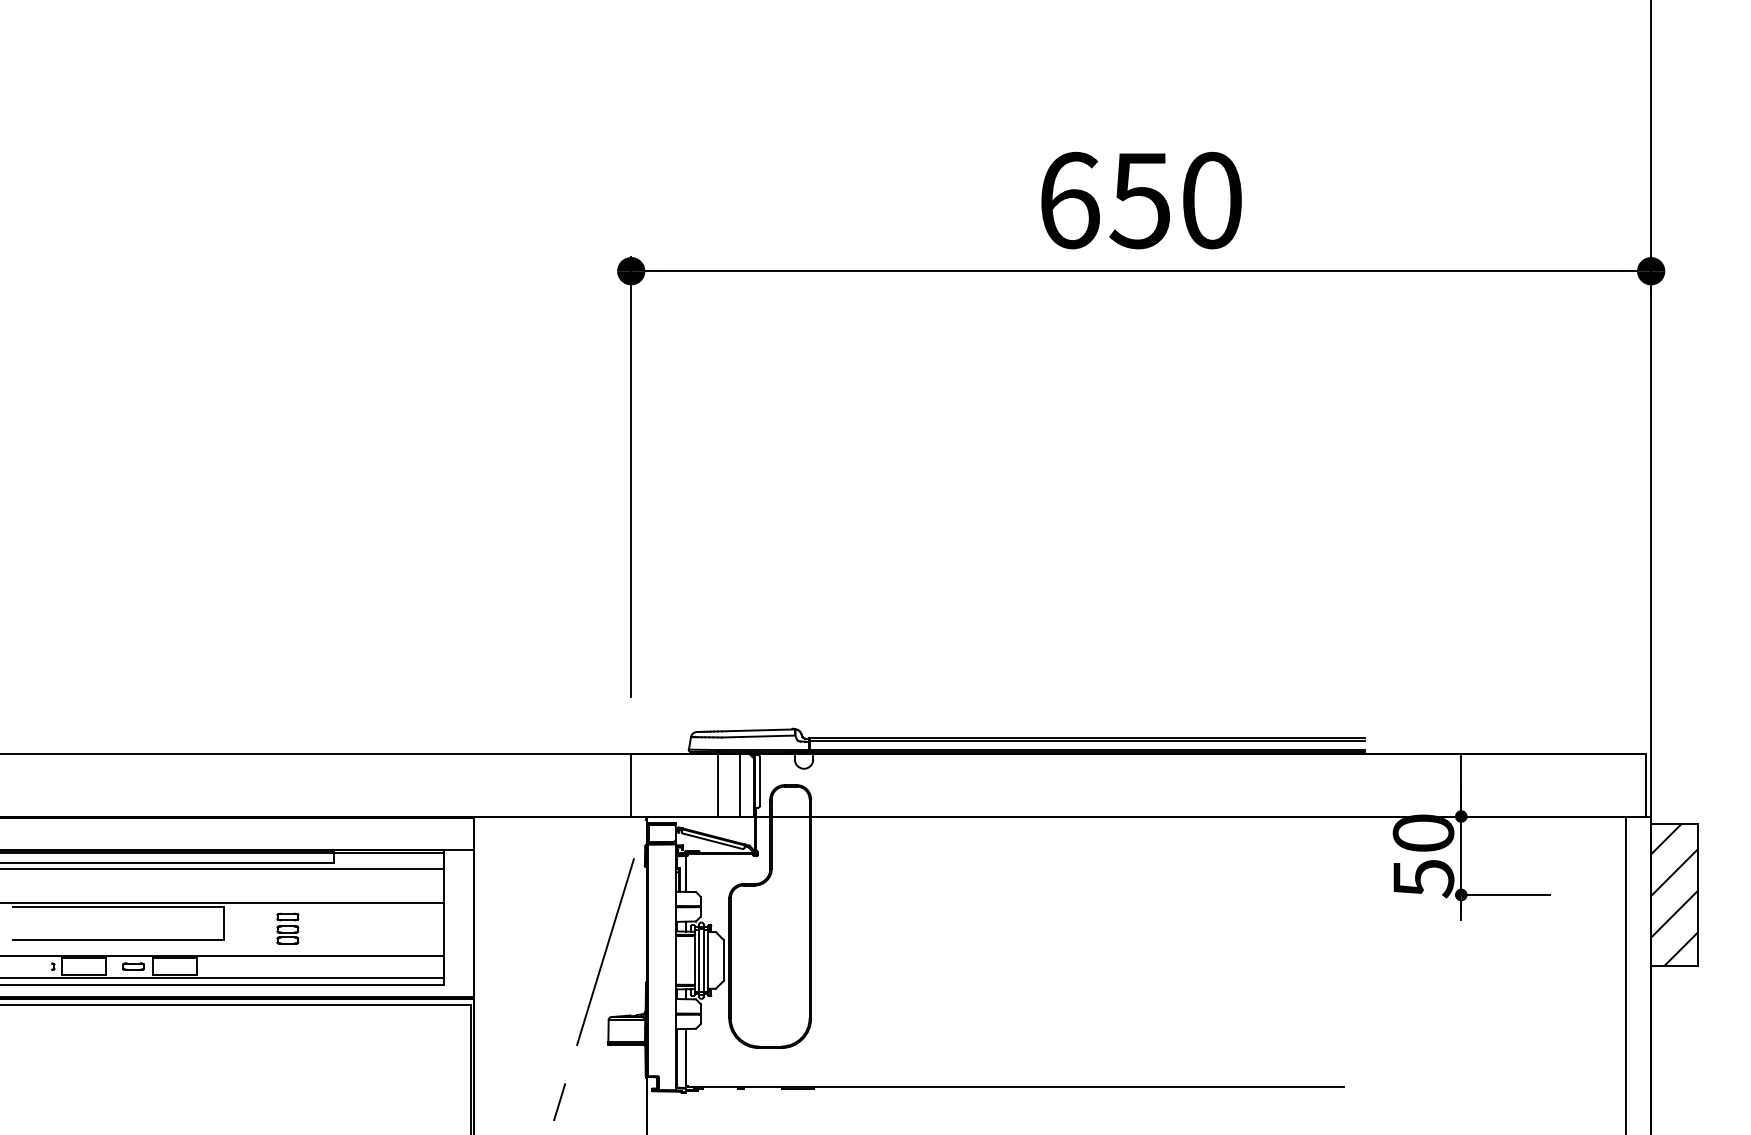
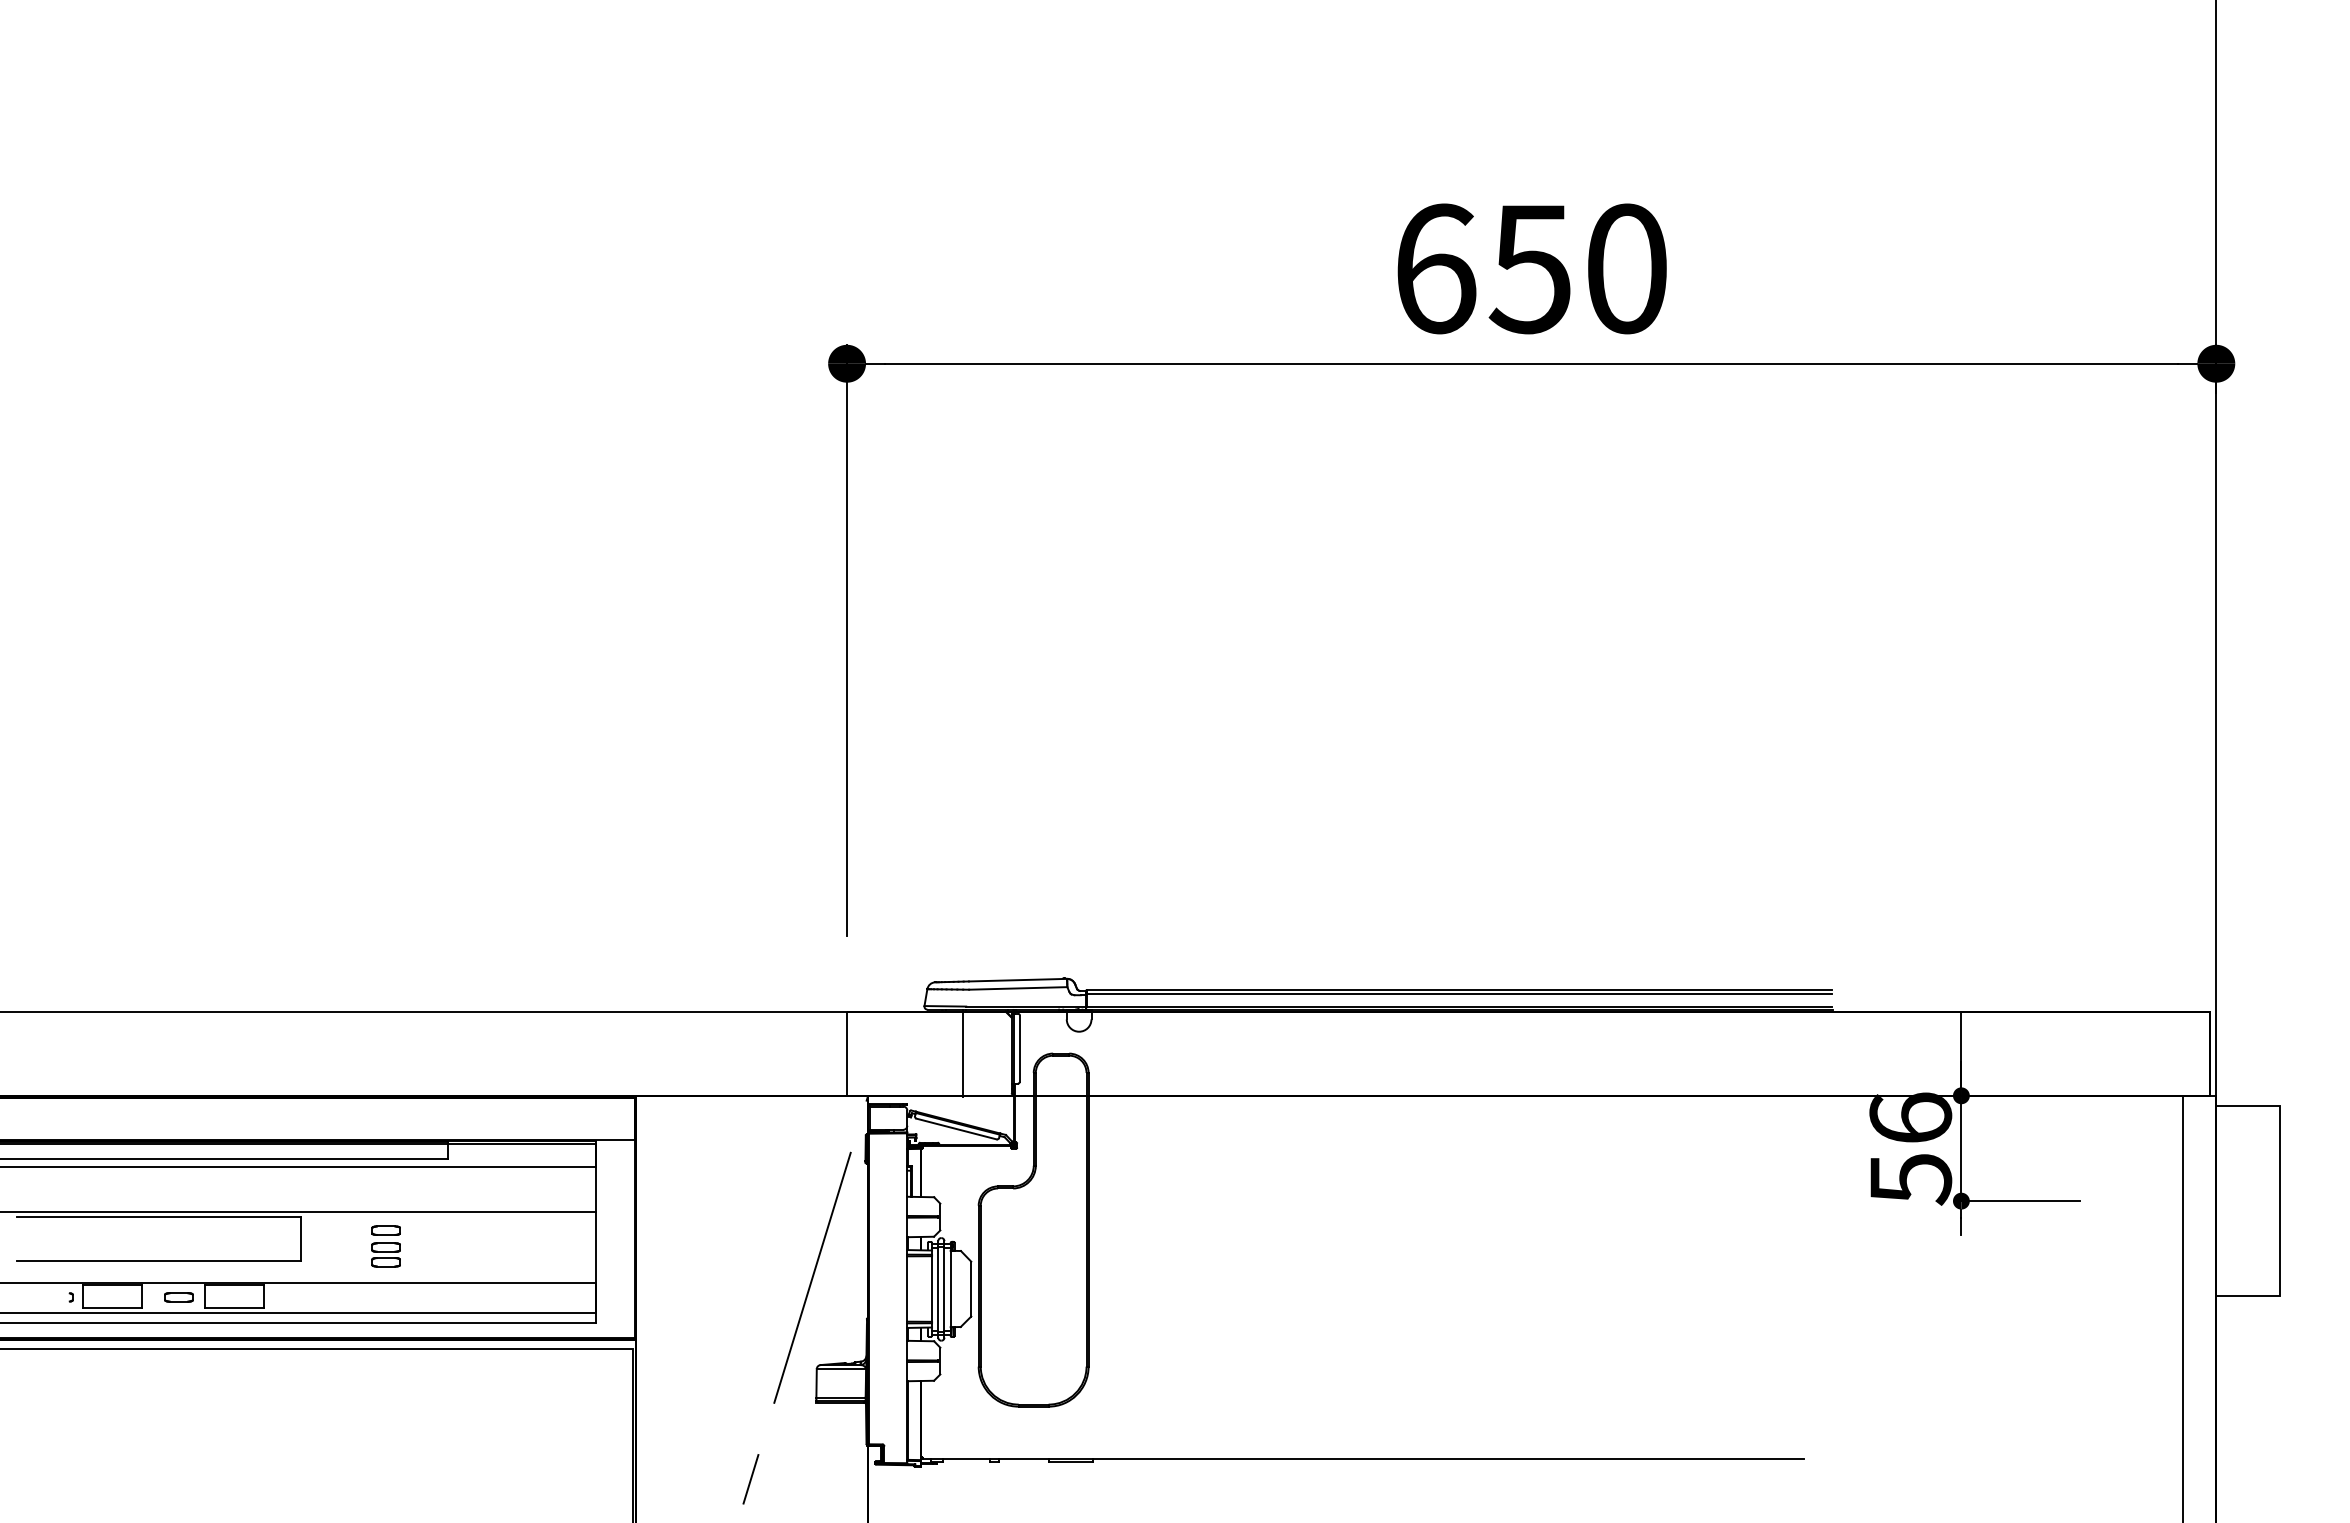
line: (739, 785) -> (992, 1053), removed
text: (1423, 832) -> (1910, 1117), 50 -> 56
hatch: (1674, 894) -> (2247, 1200), removed

